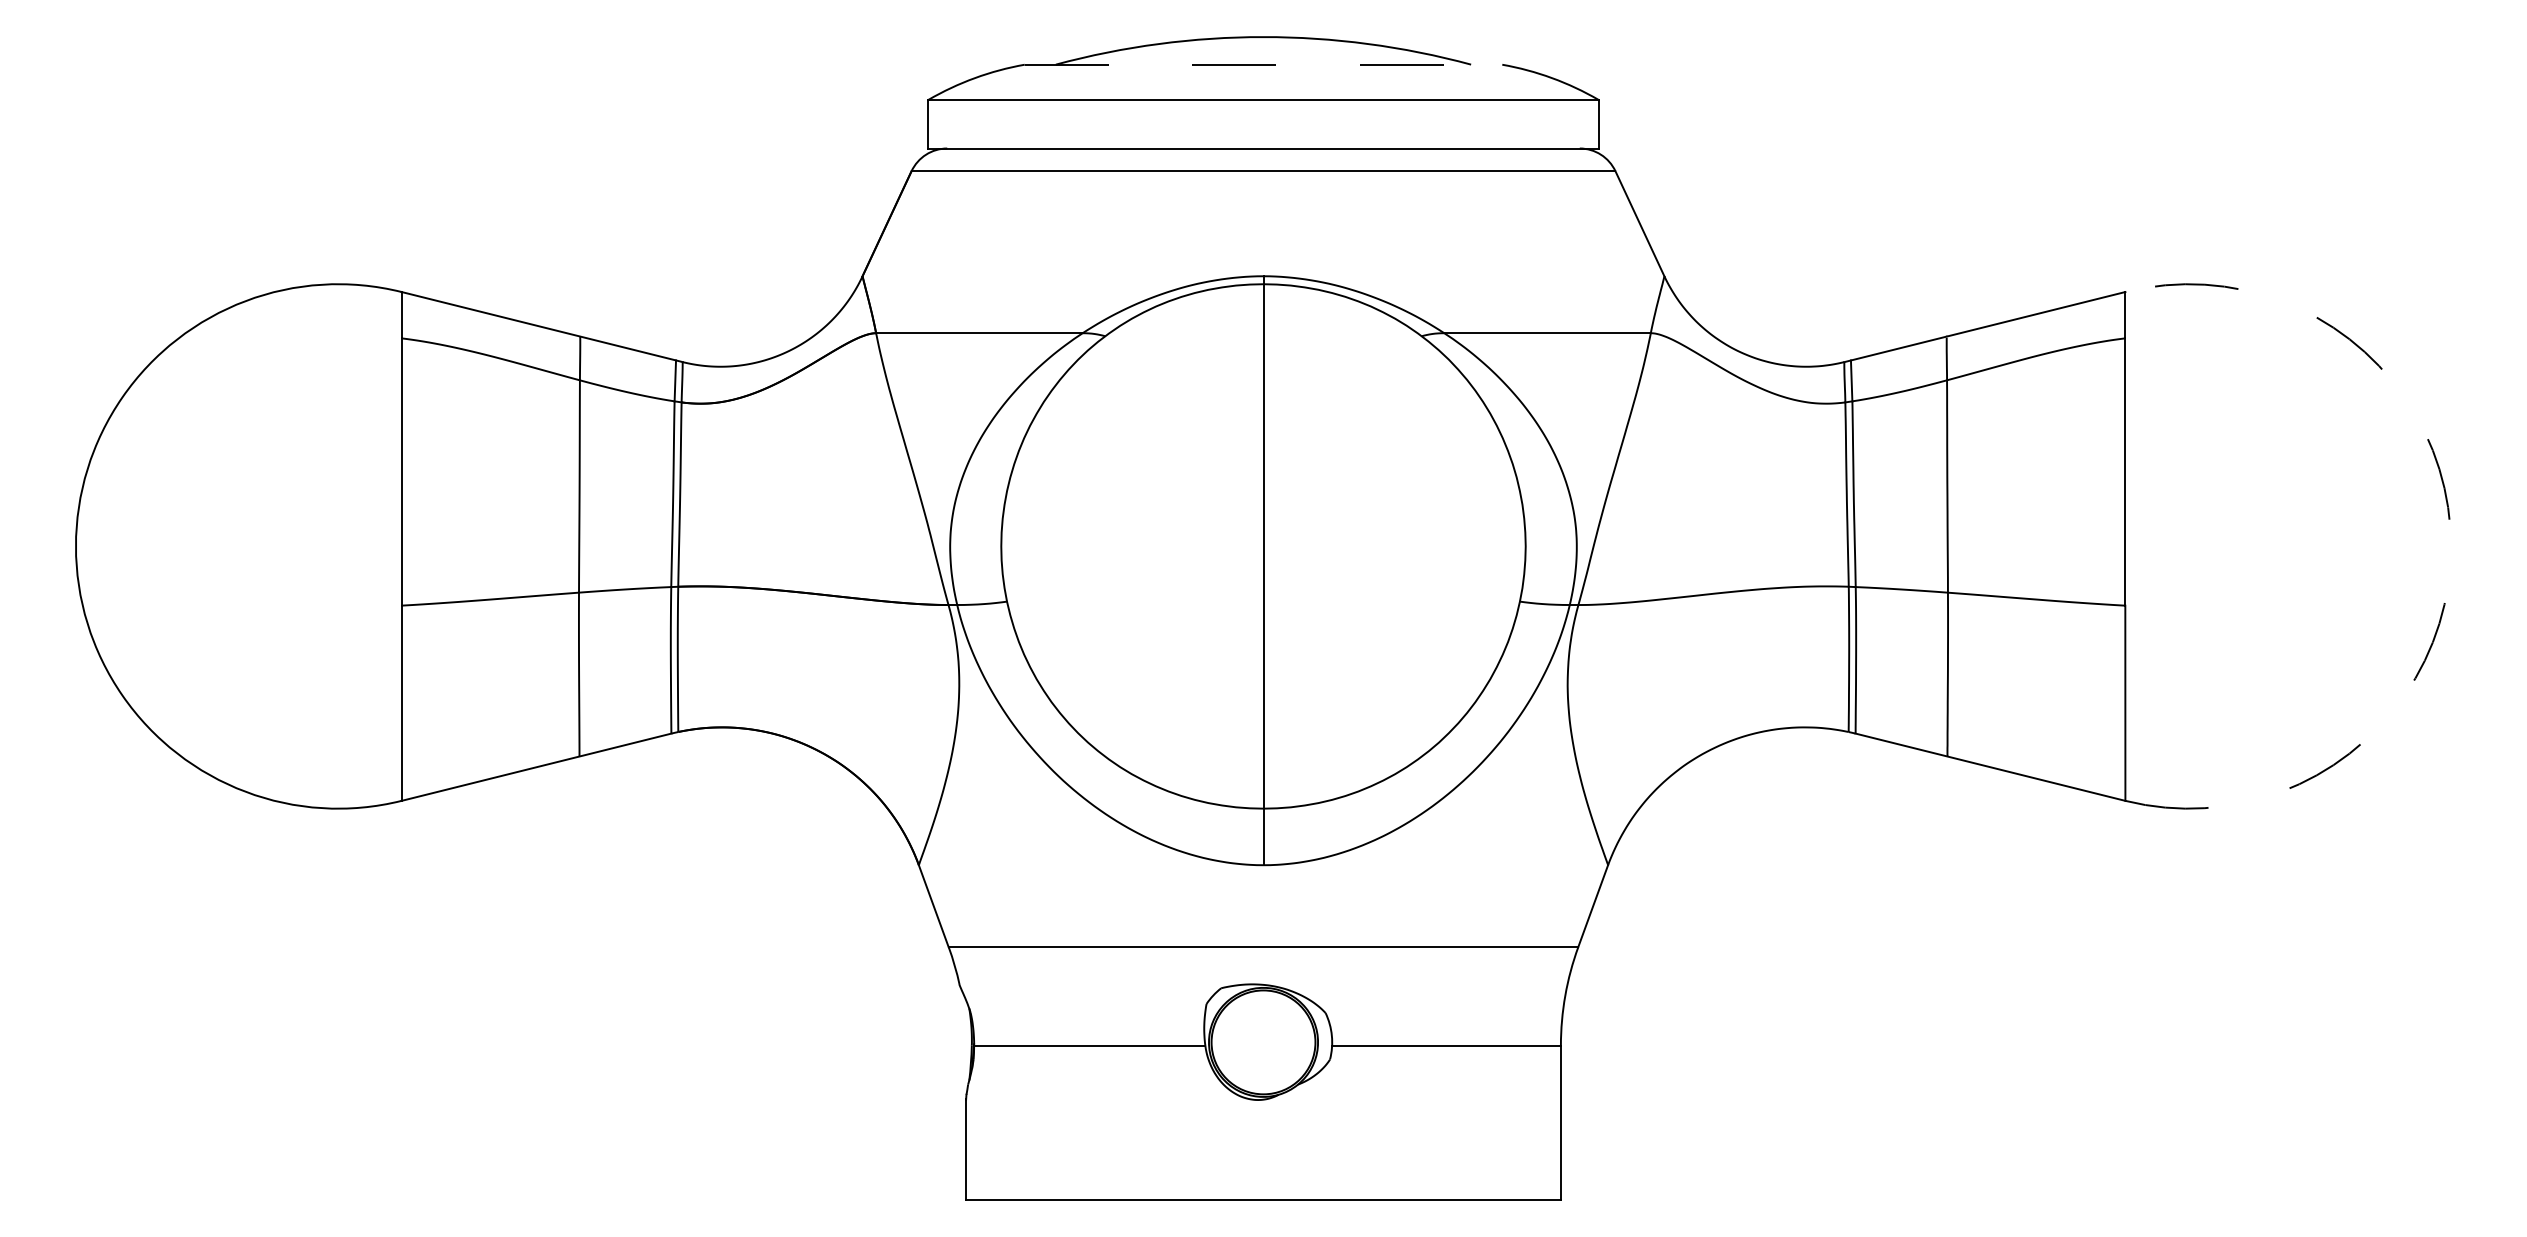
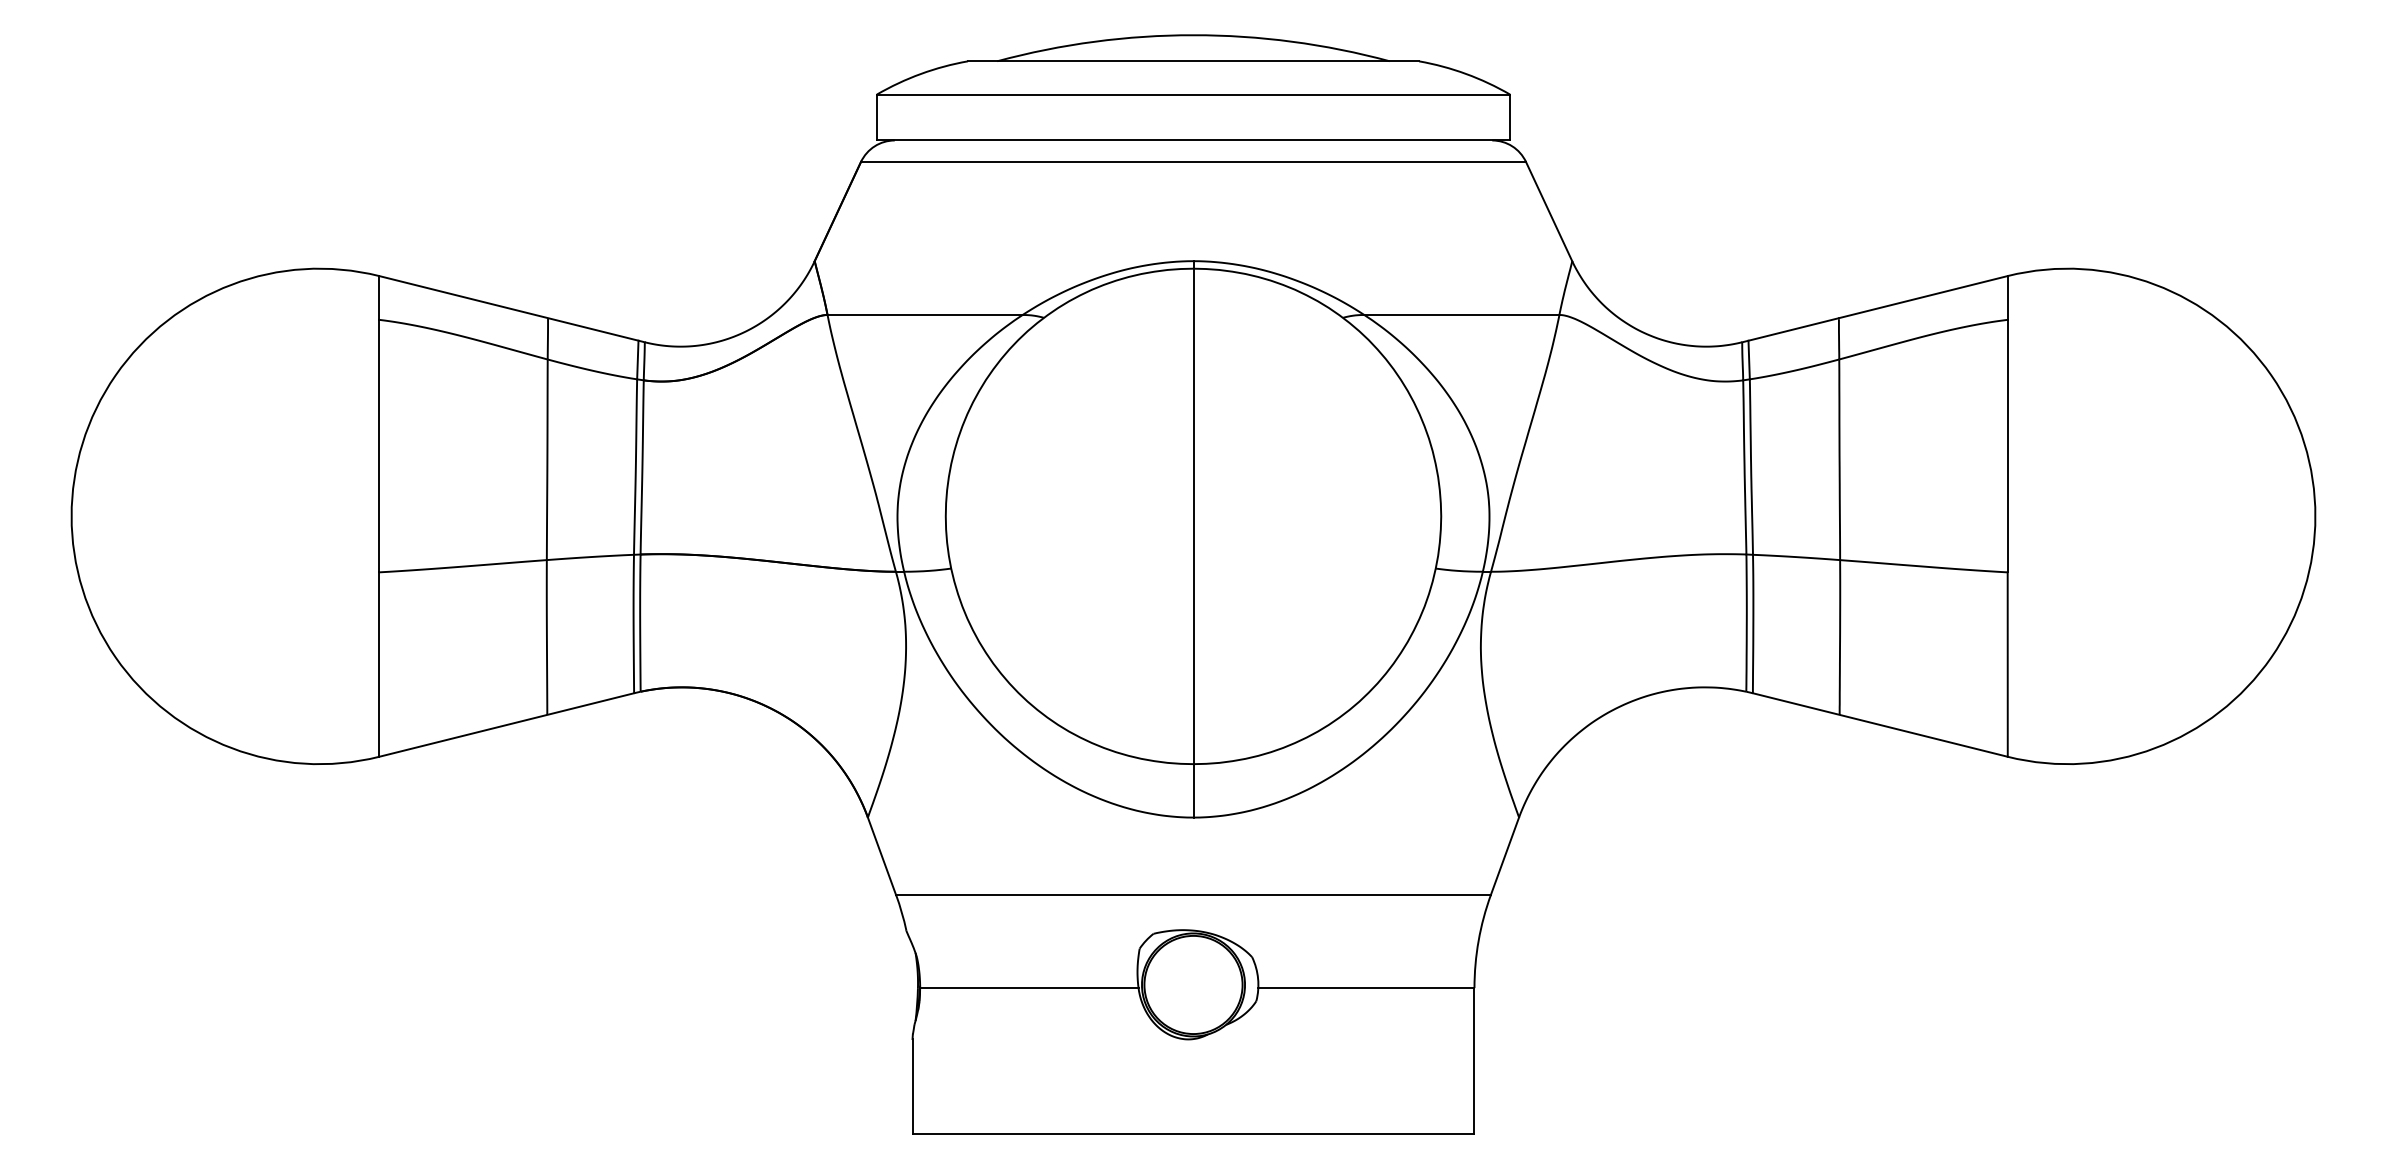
line: (1263, 64) -> (1193, 61), dashed -> solid
arc: (2451, 546) -> (2315, 516), dashed -> solid

